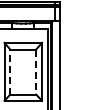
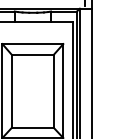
line: (10, 72) -> (12, 92), dashed -> solid
line: (36, 72) -> (54, 92), dashed -> solid

